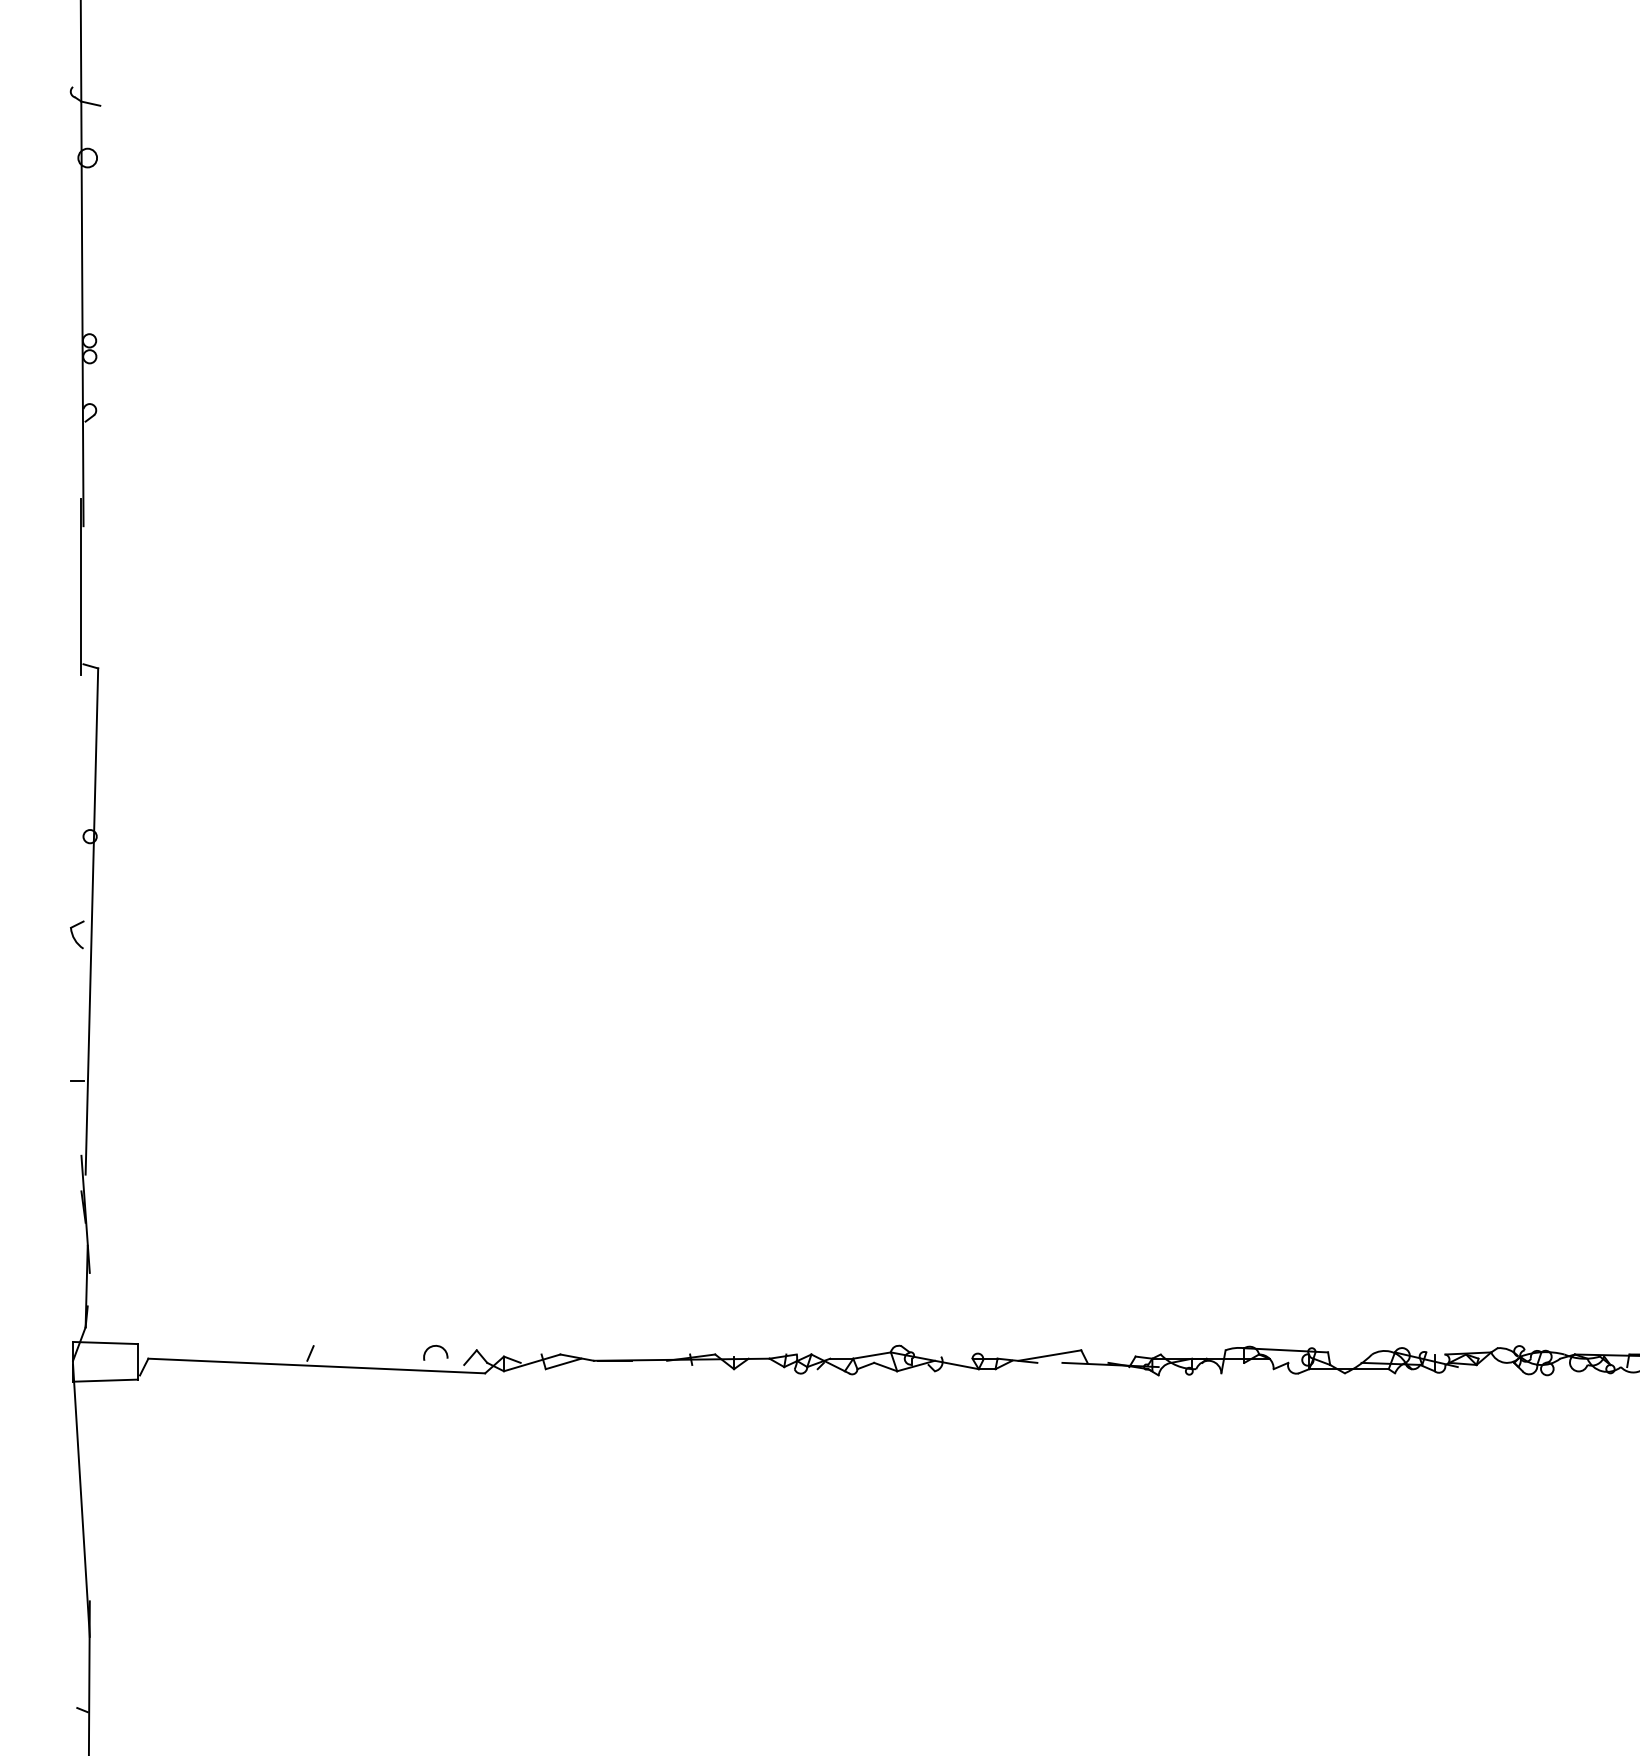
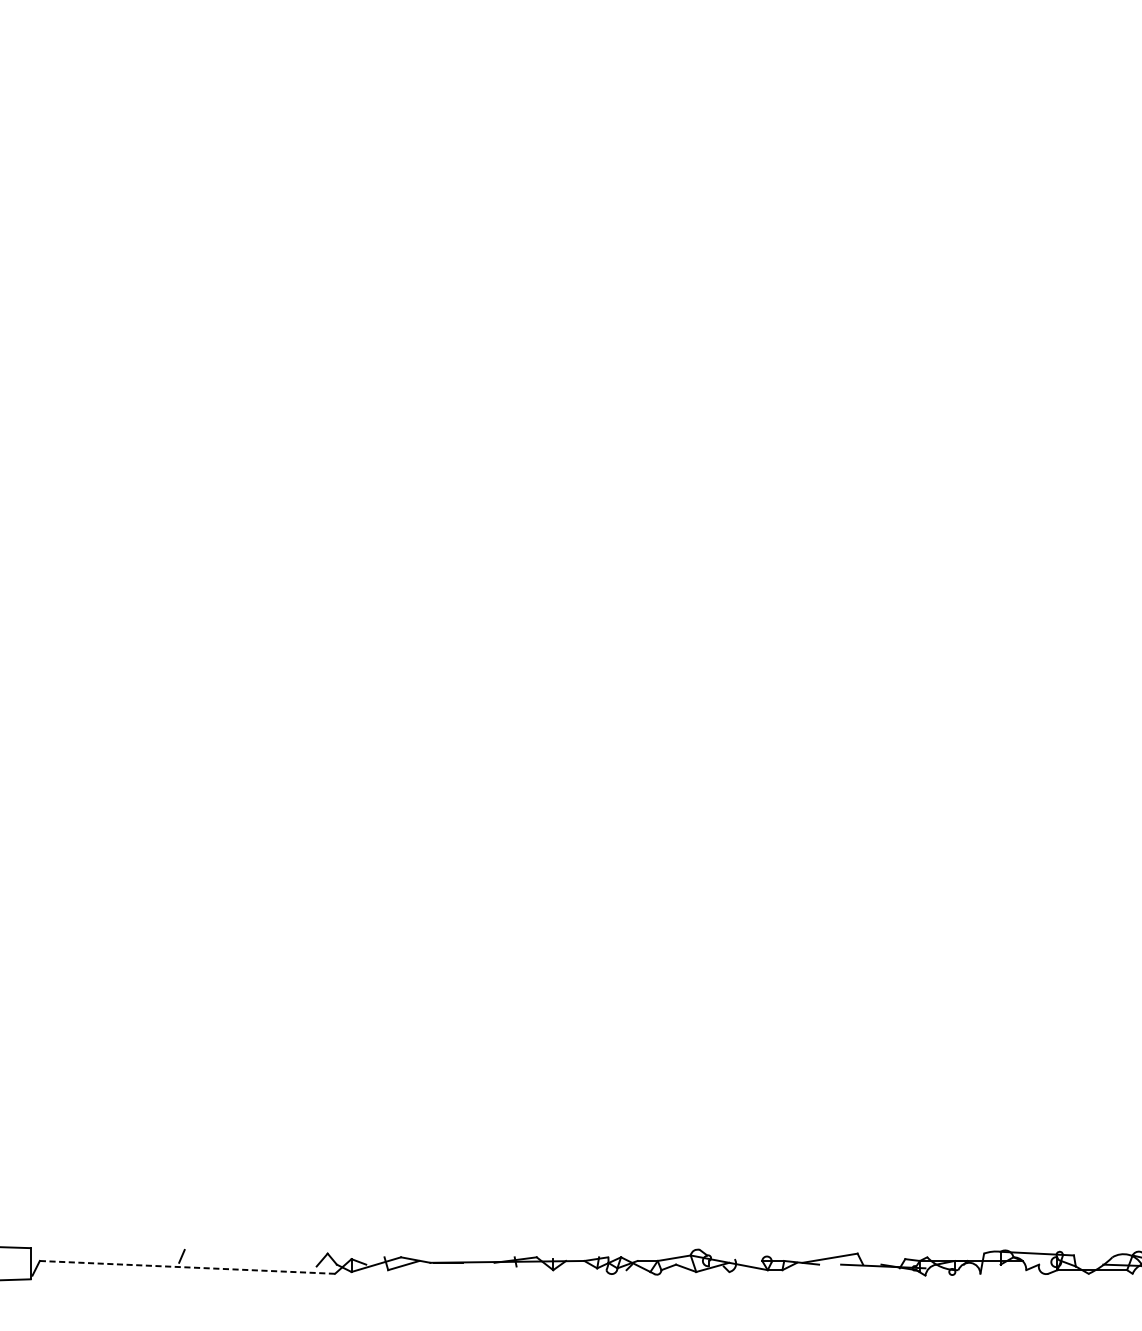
arc: (432, 1347) -> (288, 1251), removed
line: (316, 1366) -> (187, 1267), solid -> dashed

